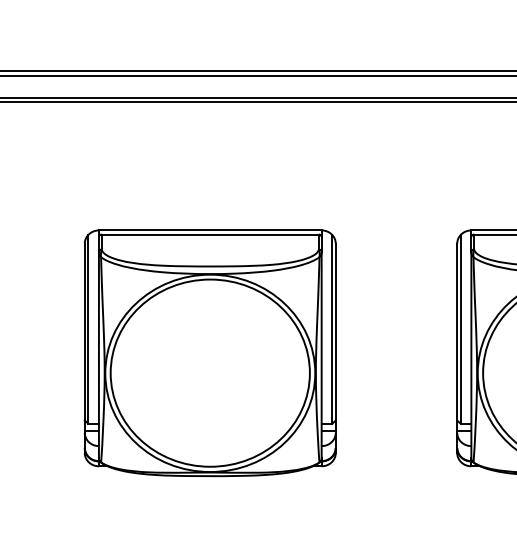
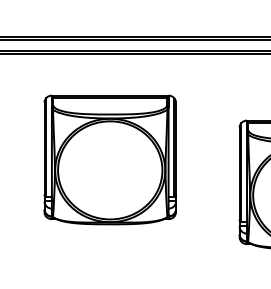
part: (210, 352) -> (110, 159), moved

